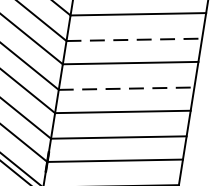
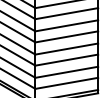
line: (133, 39) -> (66, 25), dashed -> solid
line: (125, 89) -> (66, 49), dashed -> solid

